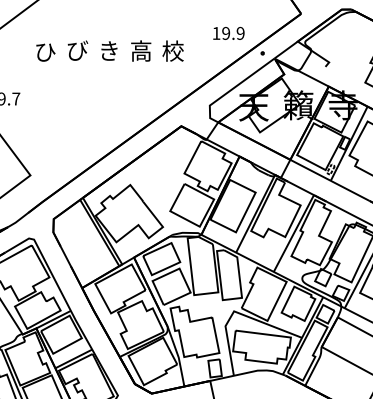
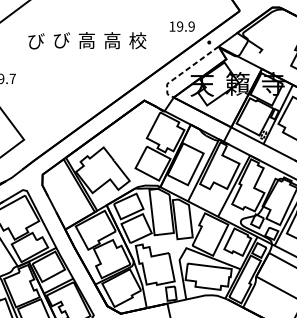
text: (109, 50) -> (87, 40), き -> 高
text: (45, 51) -> (36, 40), ひ -> び
line: (232, 89) -> (185, 71), solid -> dashed

